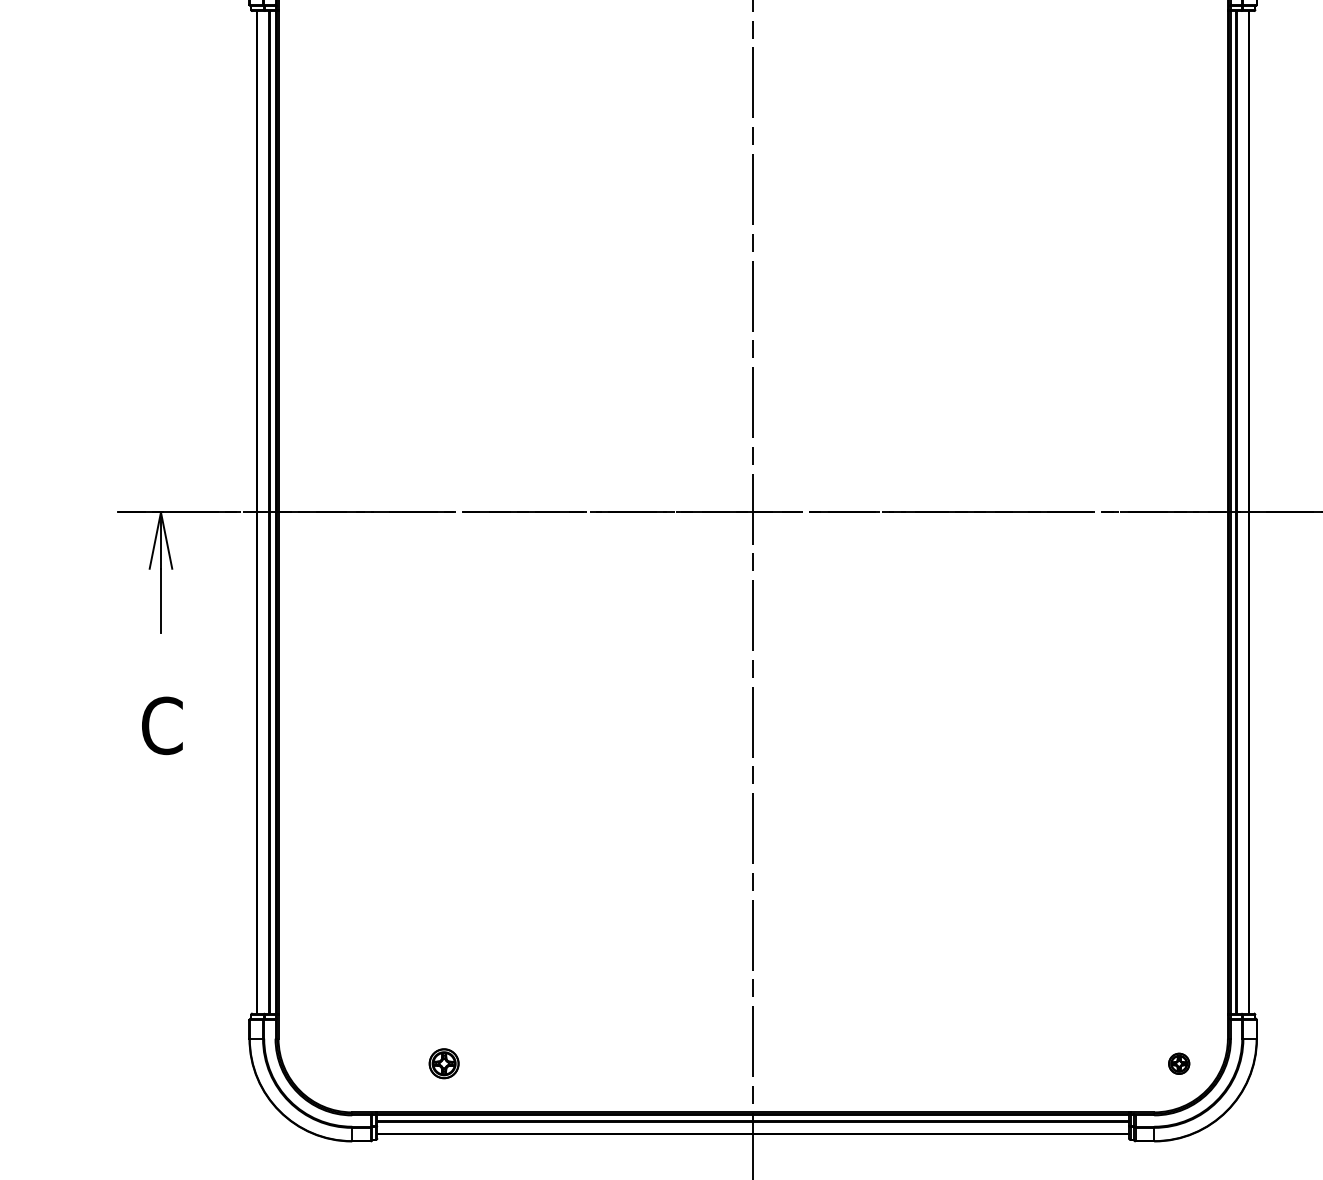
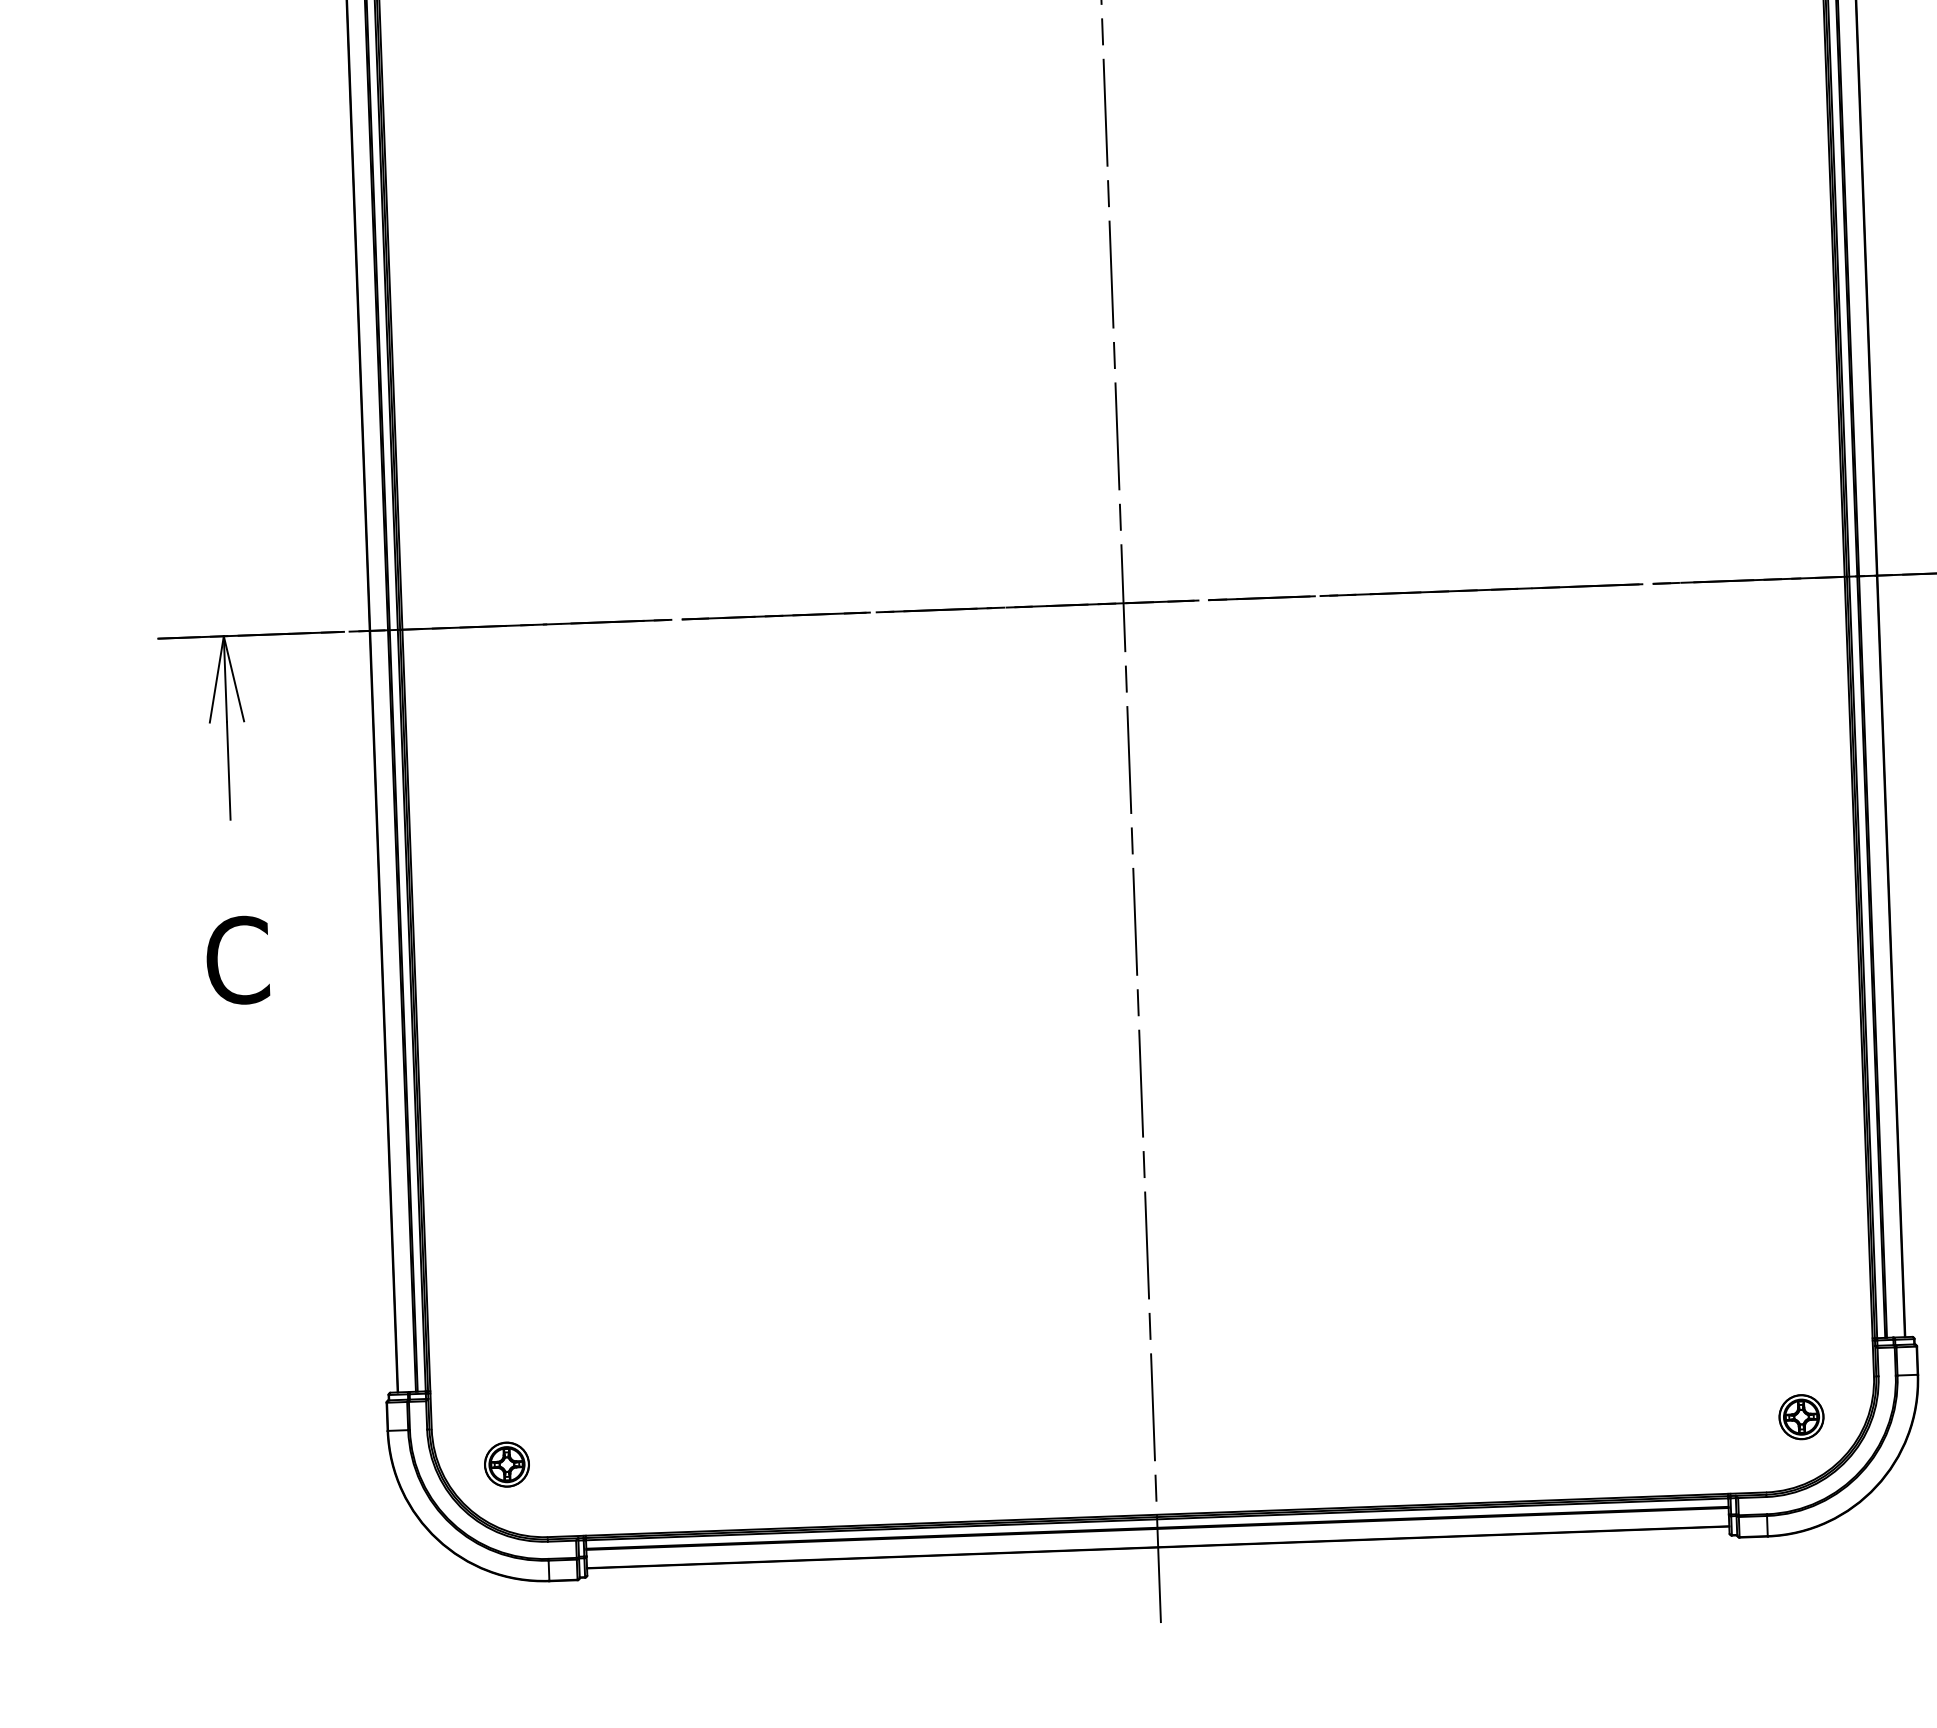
part: (443, 1063) -> (505, 1464), moved
part: (1178, 1063) -> (1800, 1416), size x1.43

